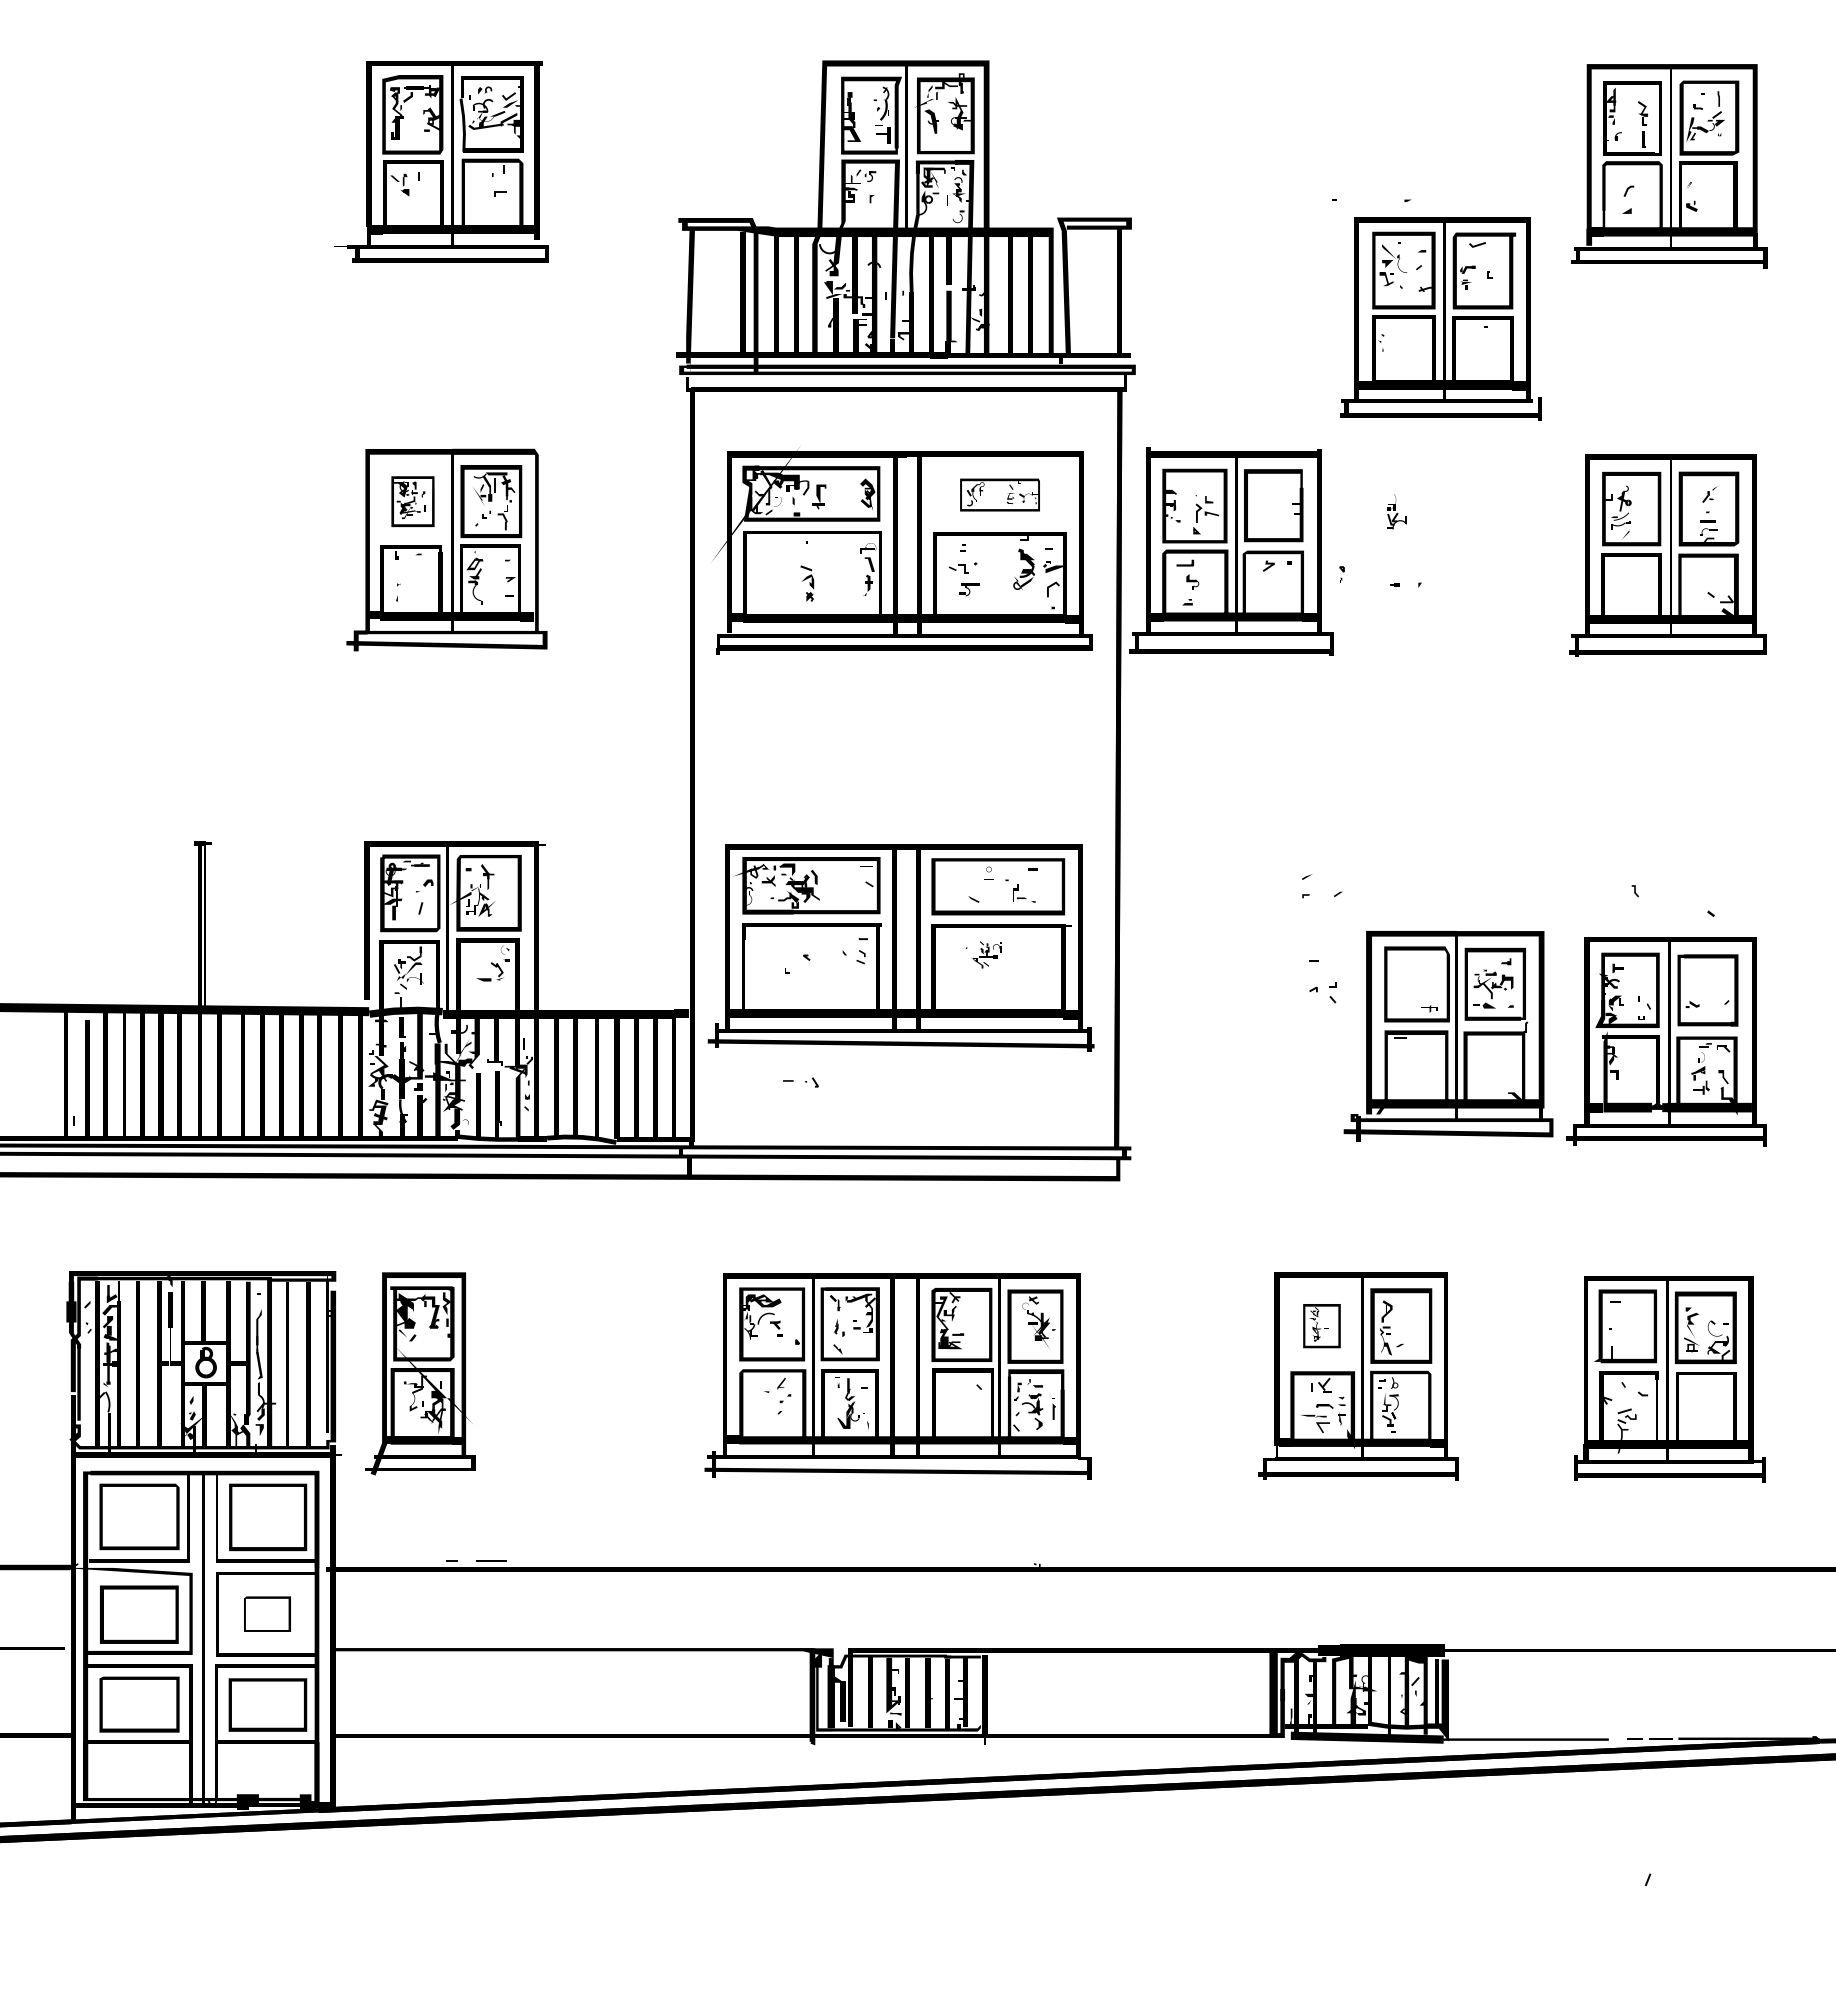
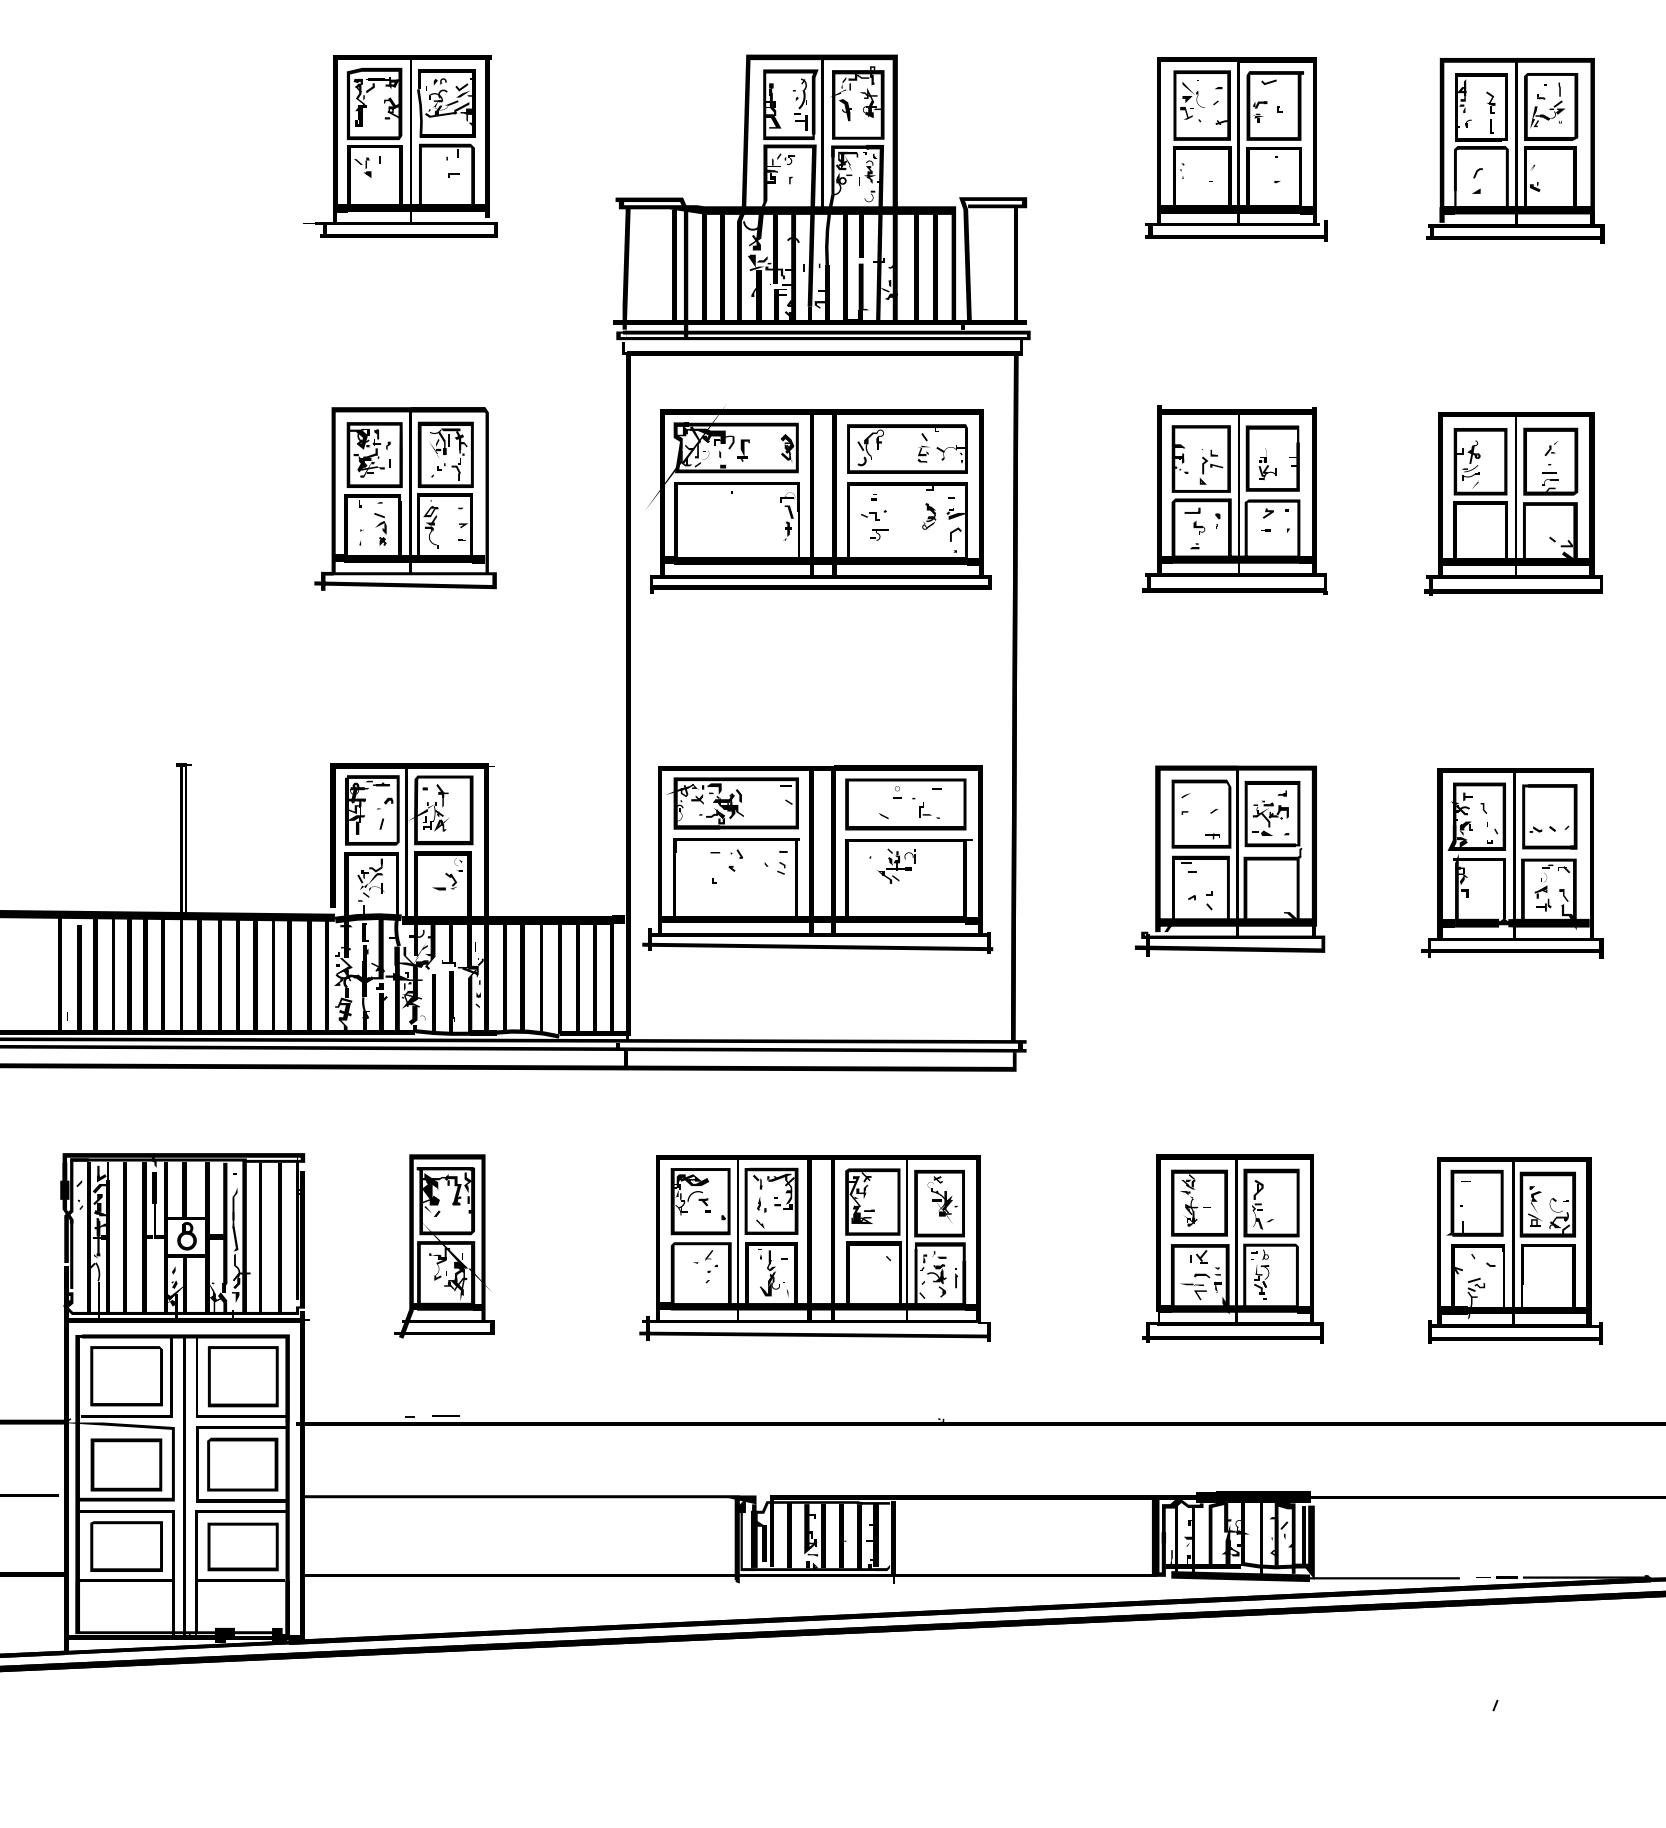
part: (1440, 318) -> (1235, 149), moved
part: (999, 494) -> (906, 448), size x1.67
part: (412, 501) -> (374, 454), size x1.43
part: (1231, 551) -> (1234, 500), moved
part: (1023, 569) -> (928, 516), size x0.71
part: (807, 583) -> (380, 529), moved
part: (983, 954) -> (892, 865), size x1.43
part: (1448, 1036) -> (1229, 861), moved
part: (1666, 1041) -> (1512, 863), moved
part: (800, 1082) -> (726, 854), moved
part: (1321, 1325) -> (1199, 1202), size x1.67
part: (420, 1373) -> (444, 1246), moved
part: (267, 1613) -> (242, 1463), size x1.67

